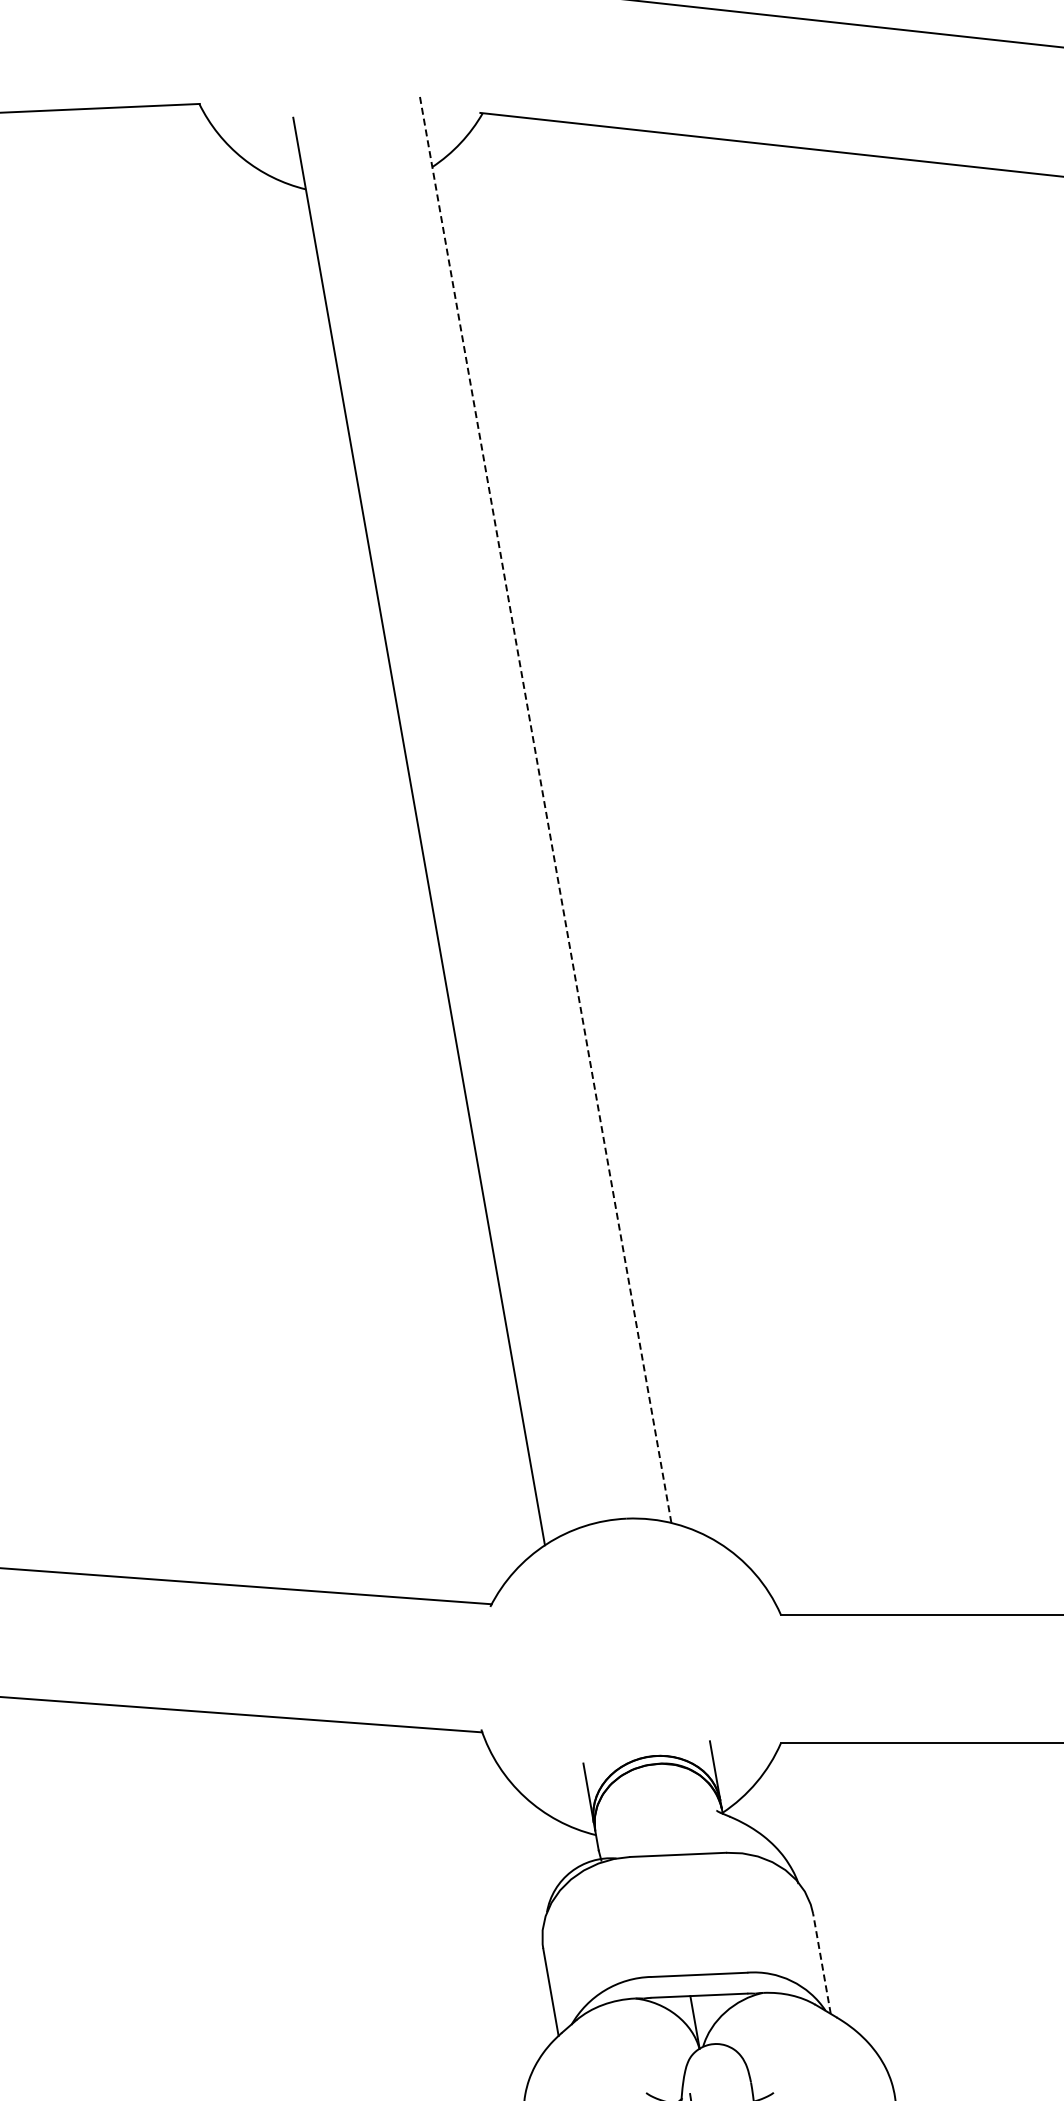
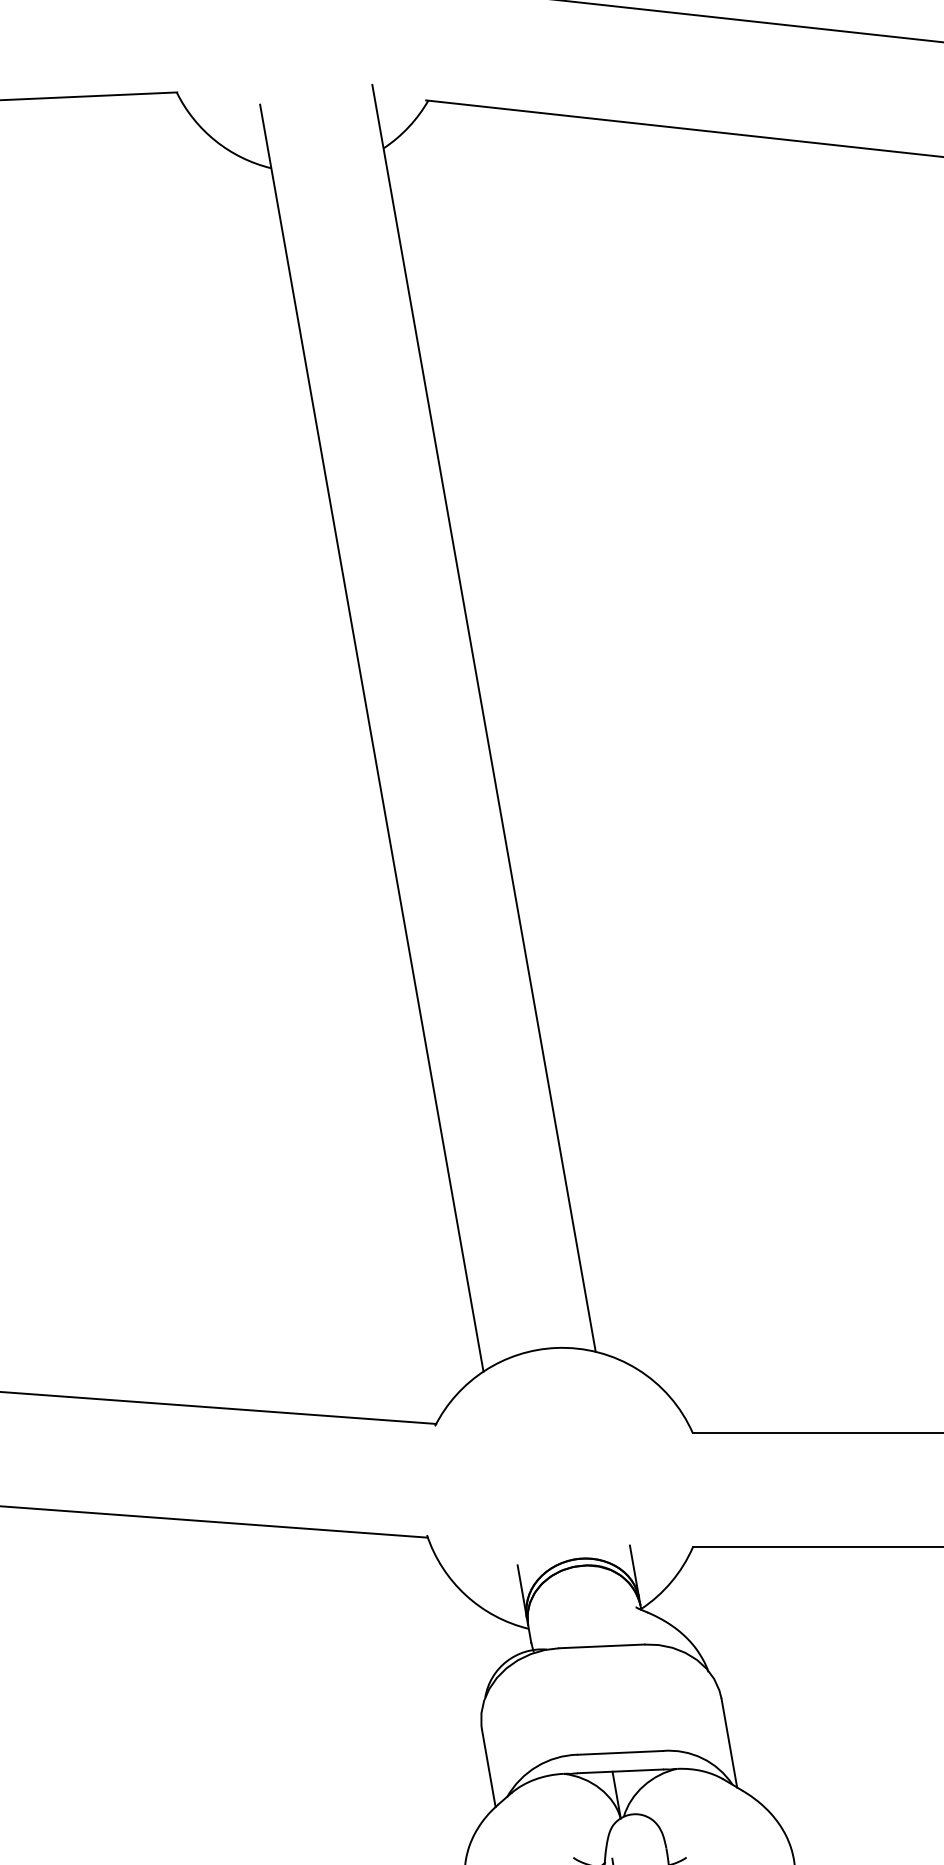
line: (545, 809) -> (483, 718), dashed -> solid
line: (821, 1963) -> (728, 1742), dashed -> solid

